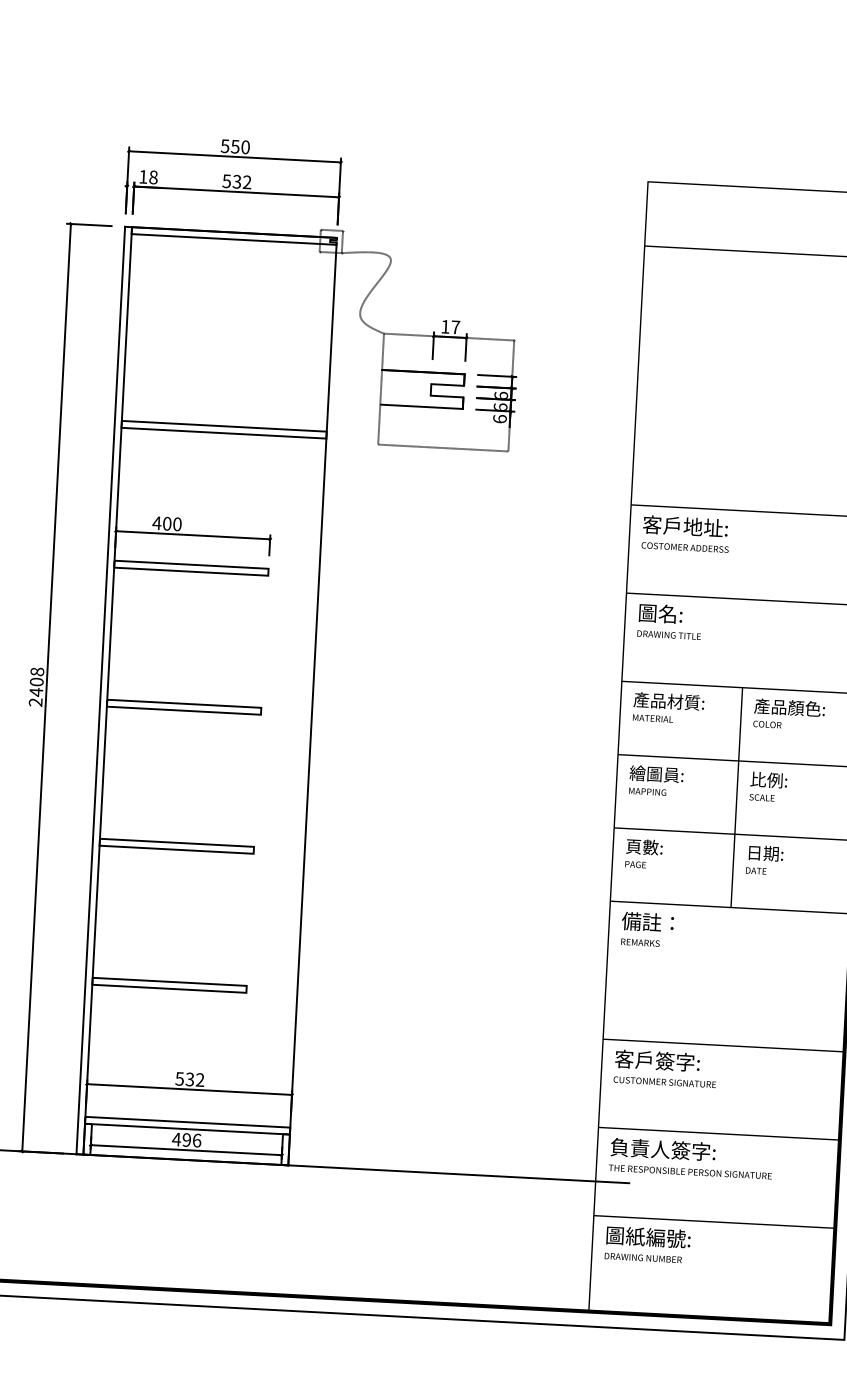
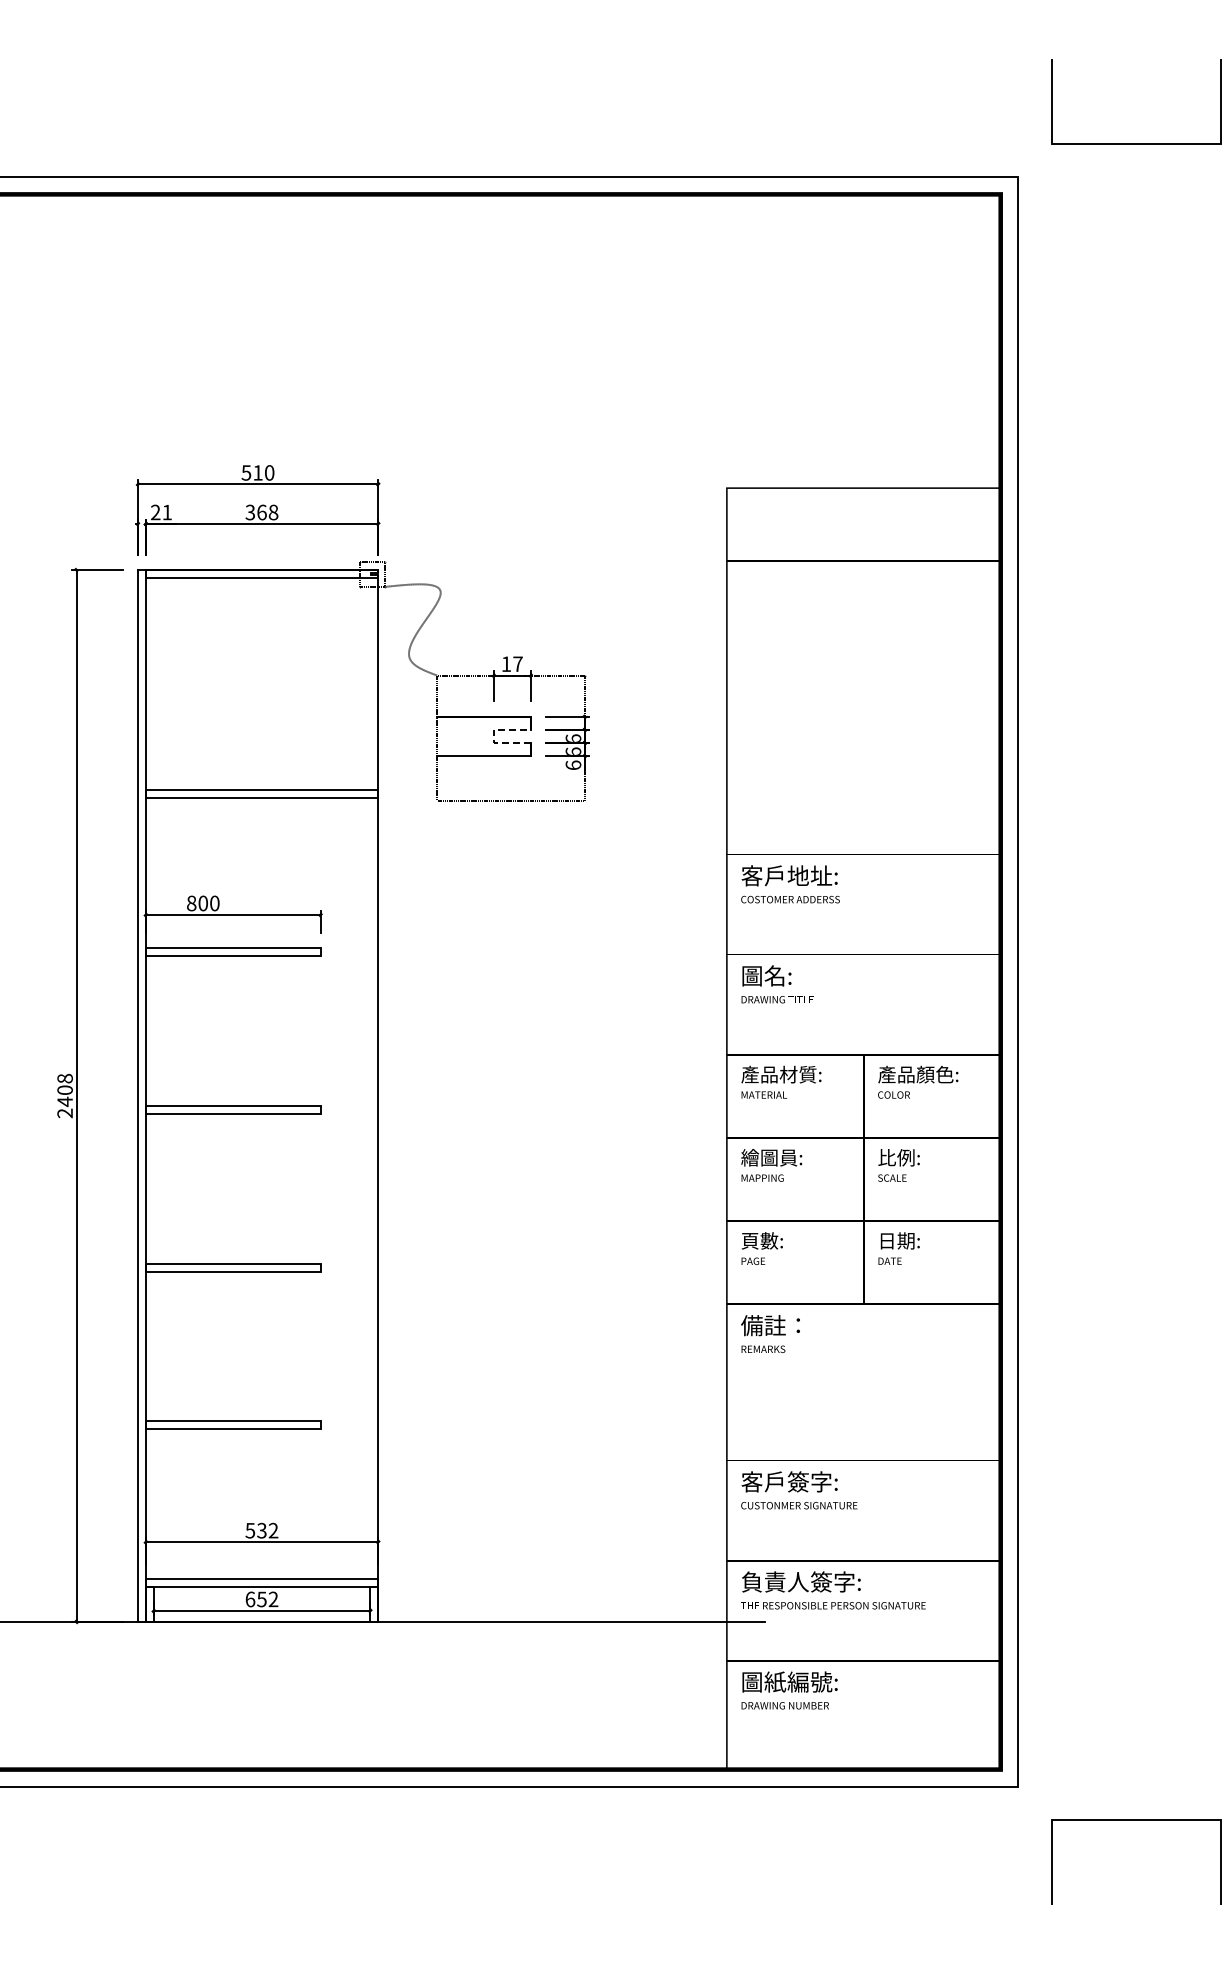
text: (234, 146) -> (257, 472), 550 -> 510
text: (148, 177) -> (161, 512), 18 -> 21
text: (237, 181) -> (262, 512), 532 -> 368
line: (430, 390) -> (493, 736), solid -> dashed
text: (156, 523) -> (191, 903), 400 -> 800
text: (186, 1140) -> (261, 1599), 496 -> 652

